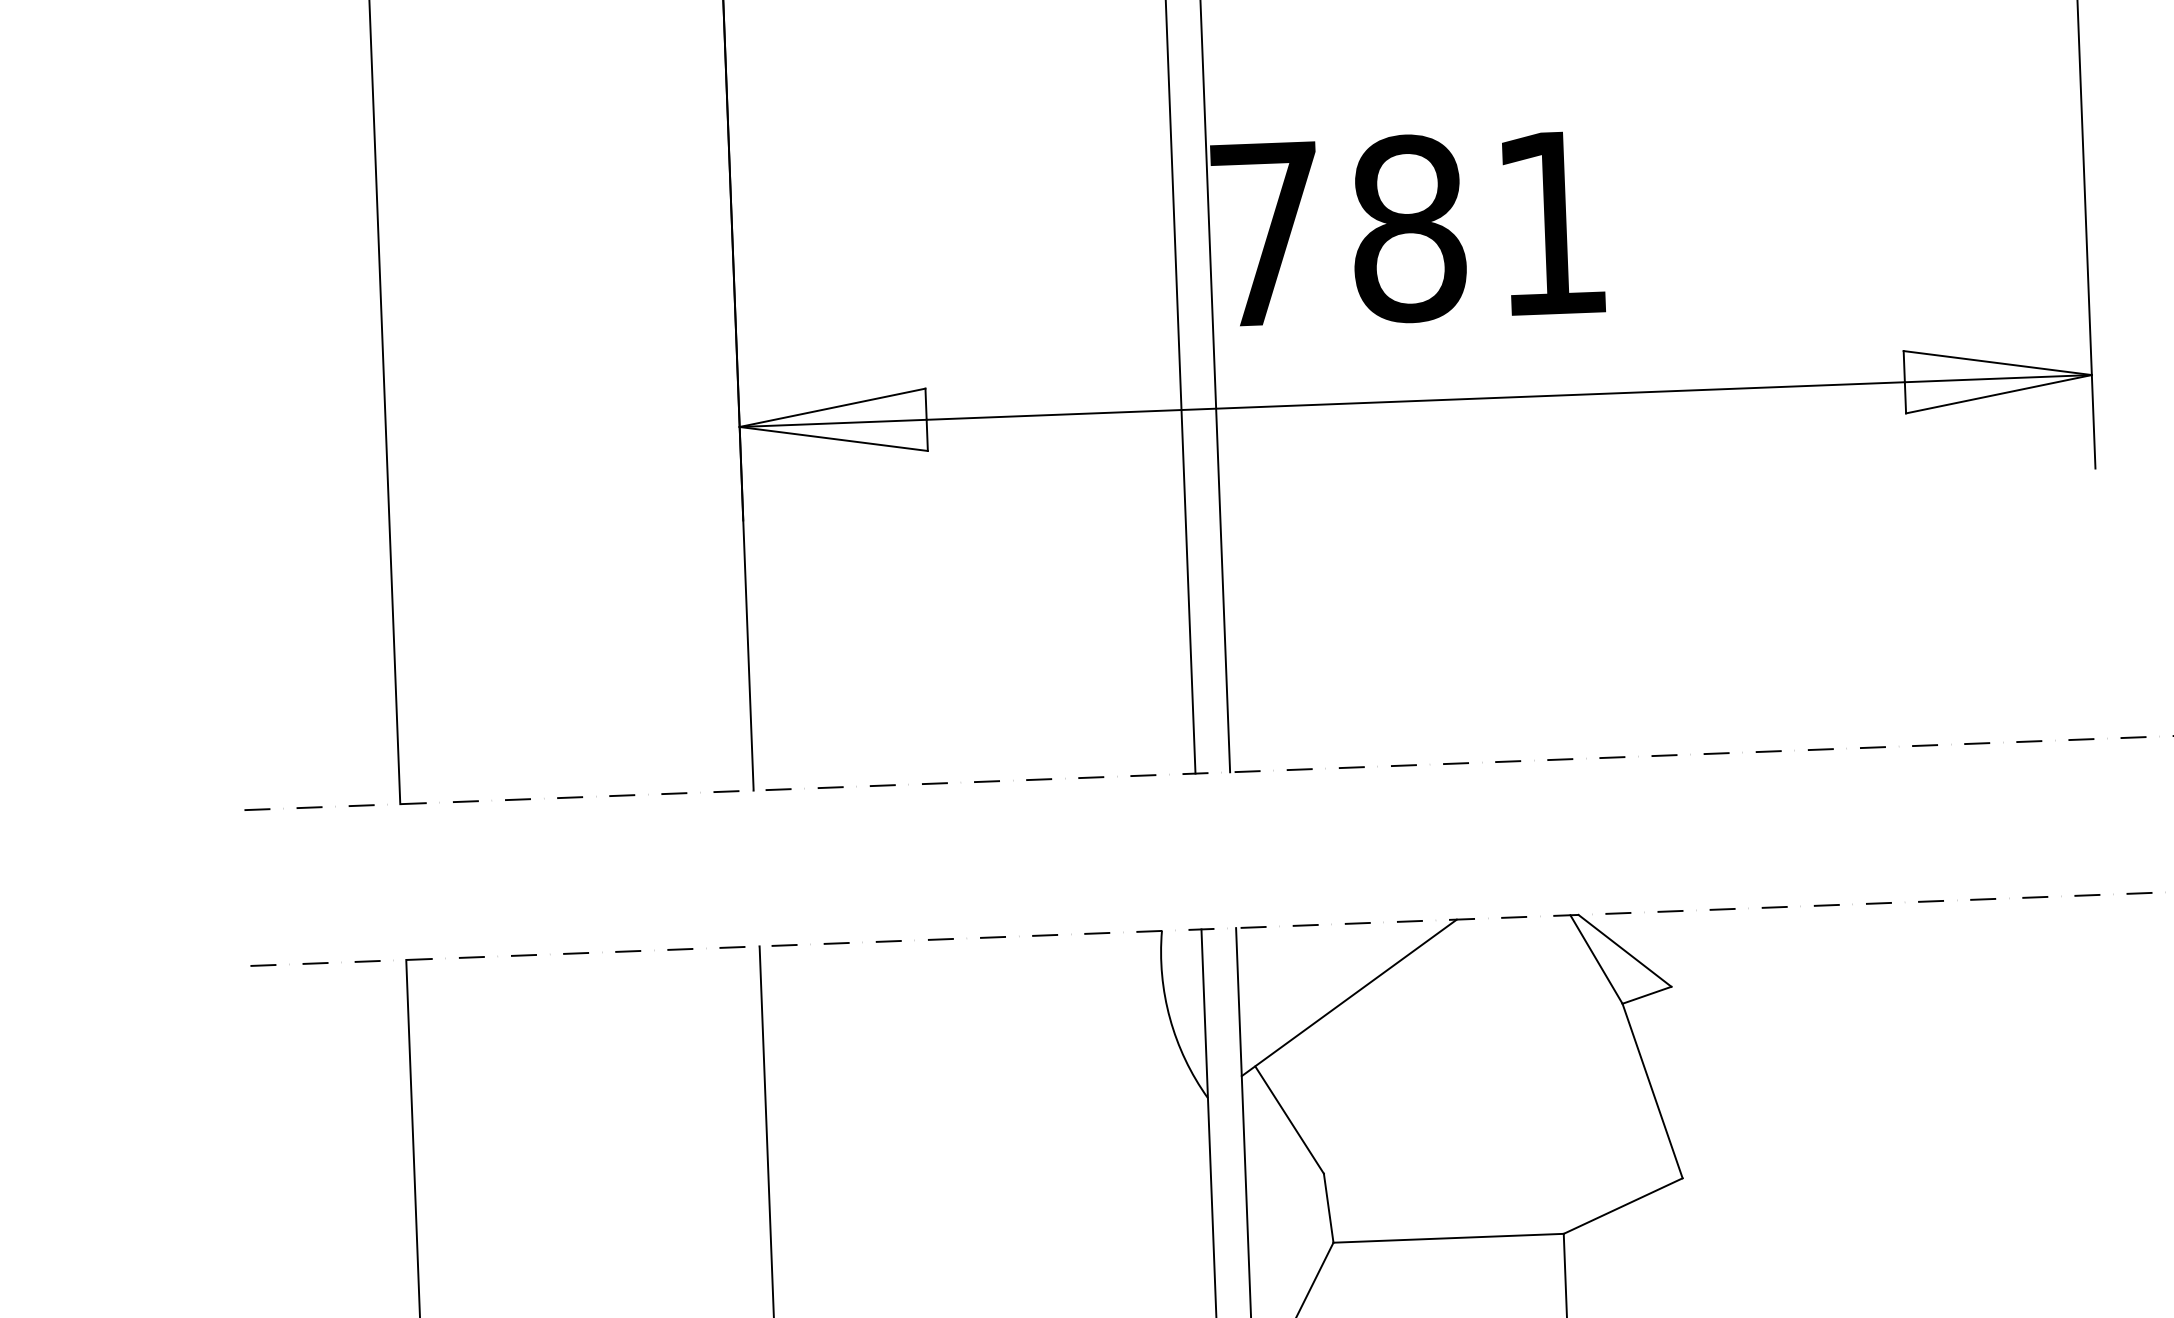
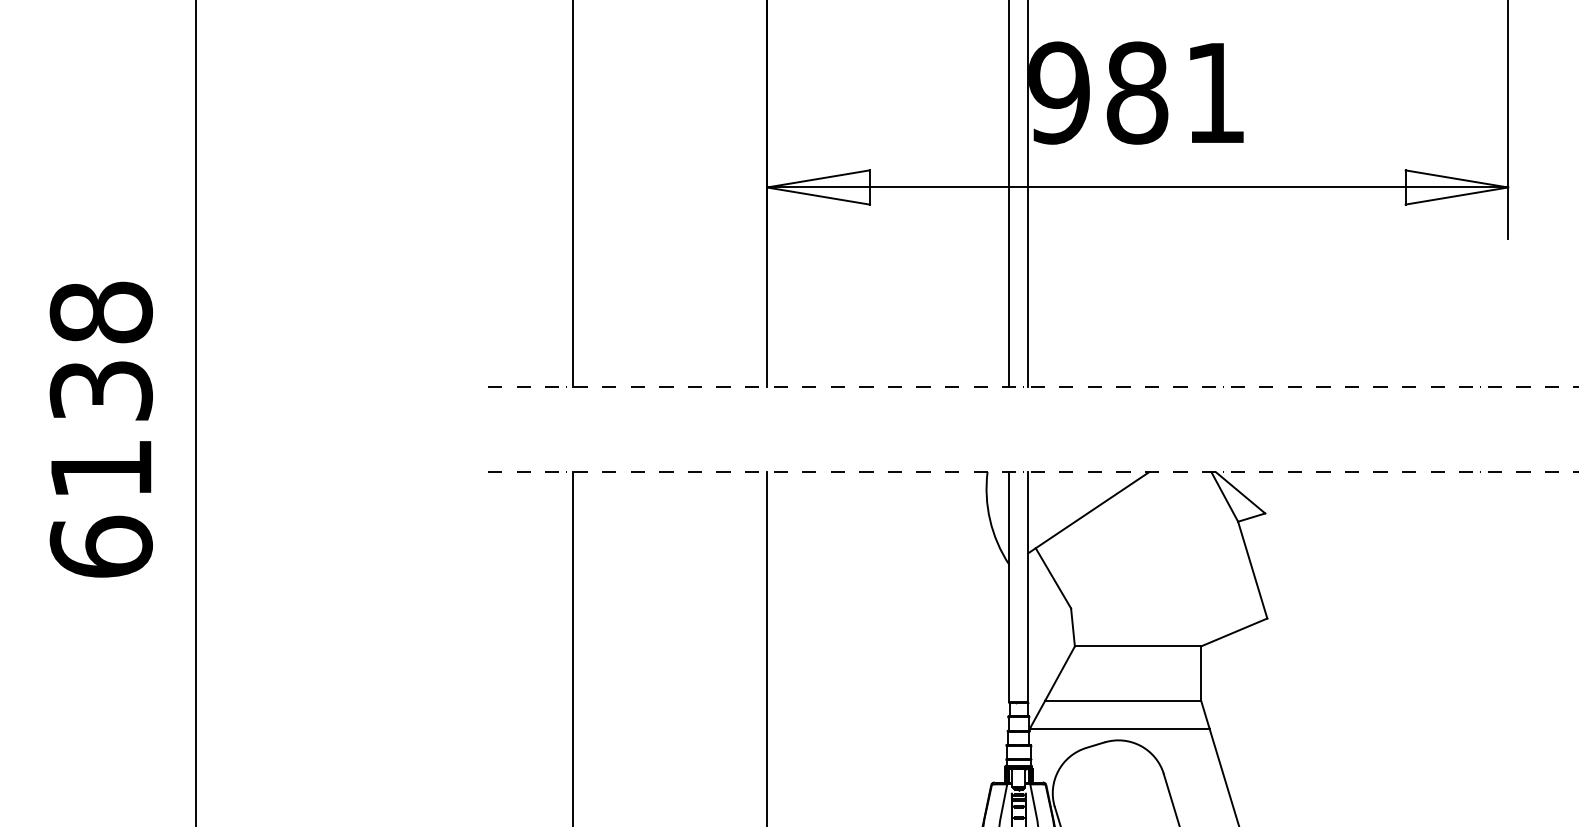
text: (1266, 233) -> (1059, 92), 781 -> 981

